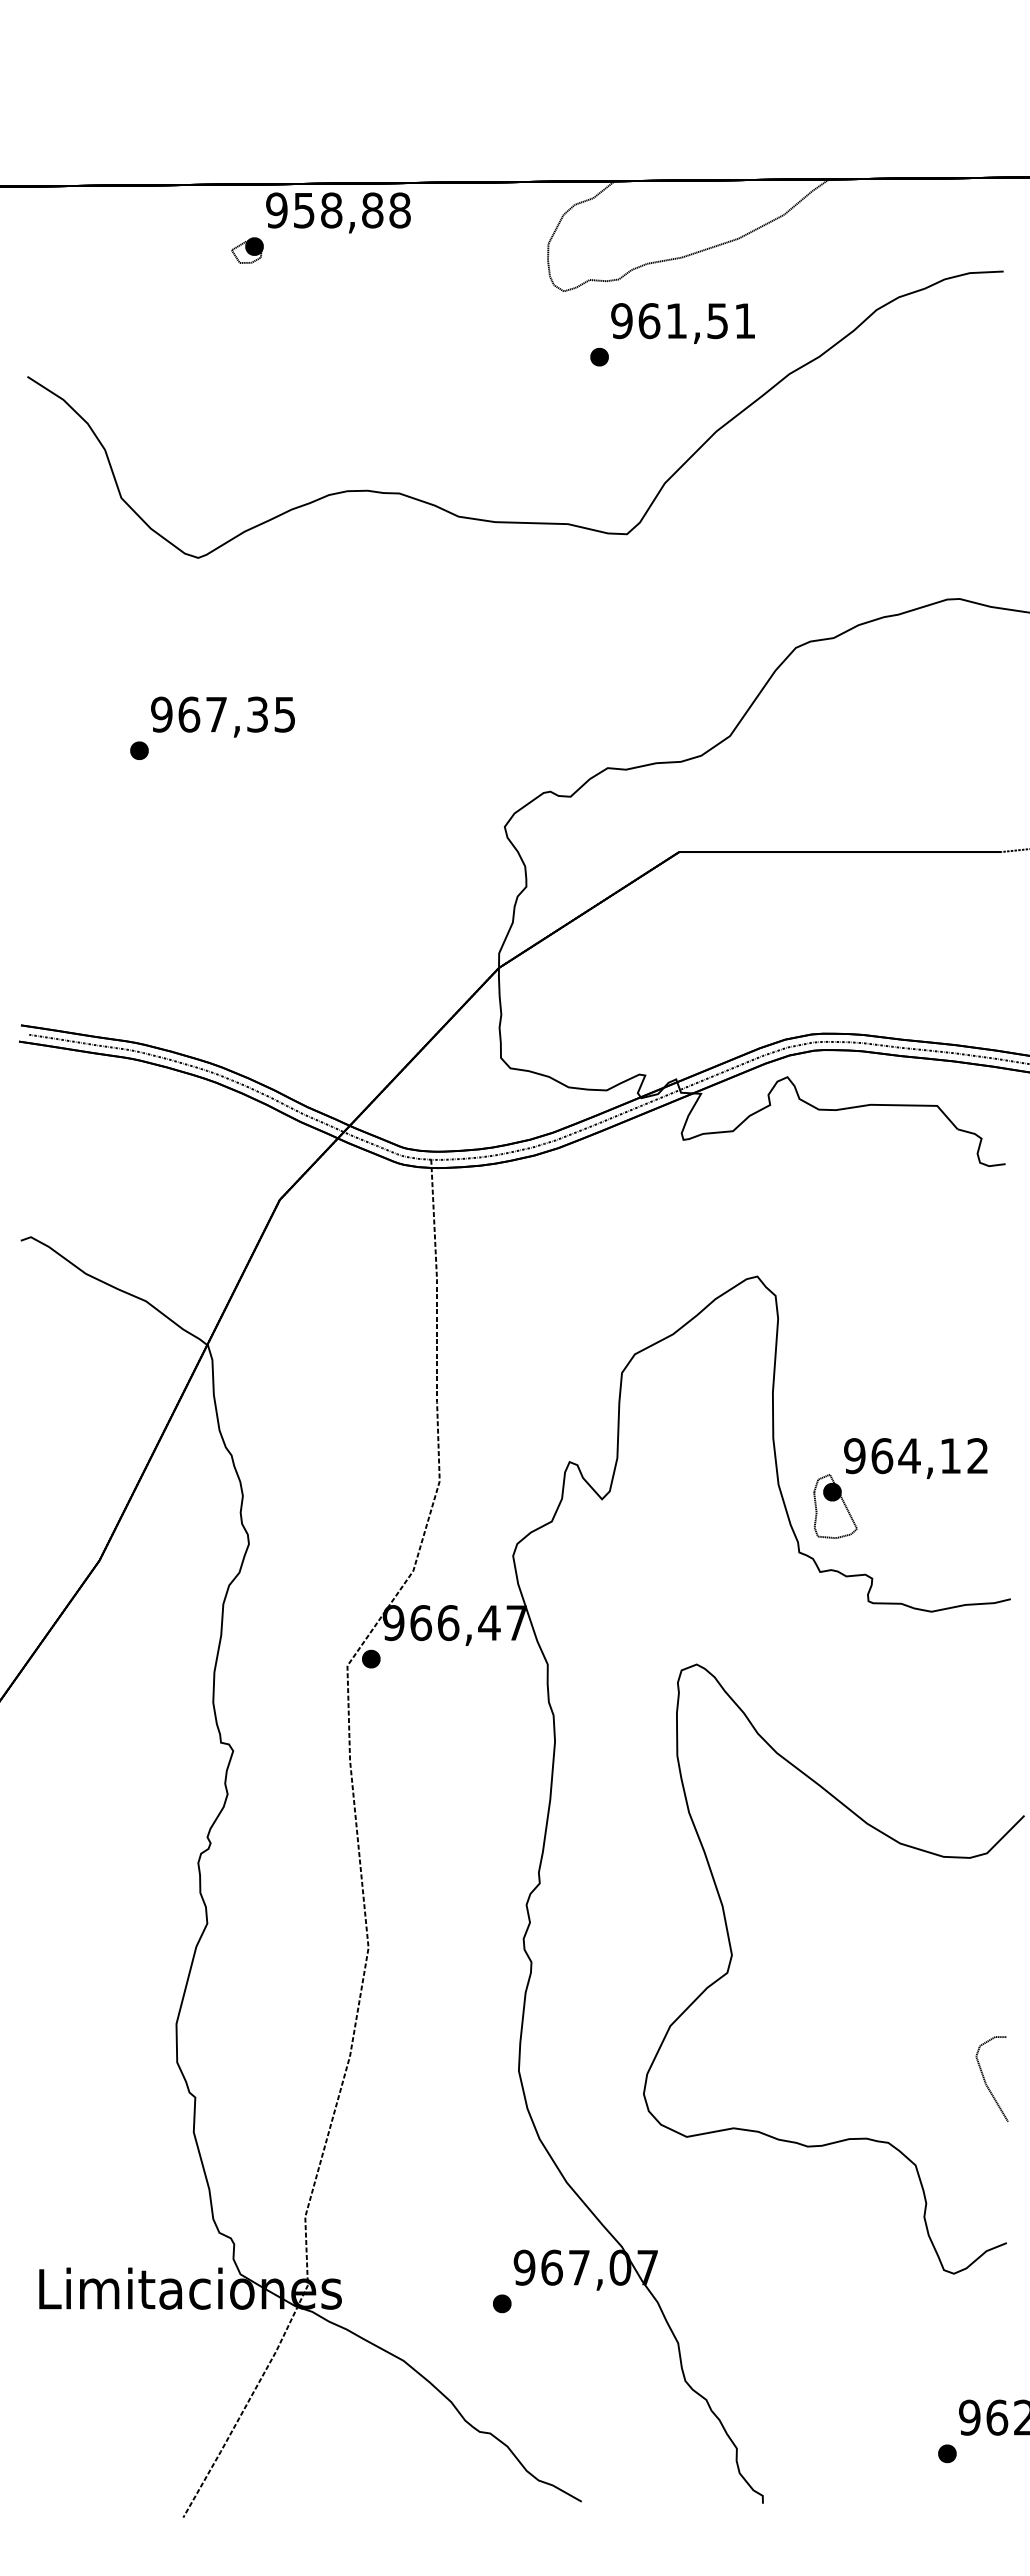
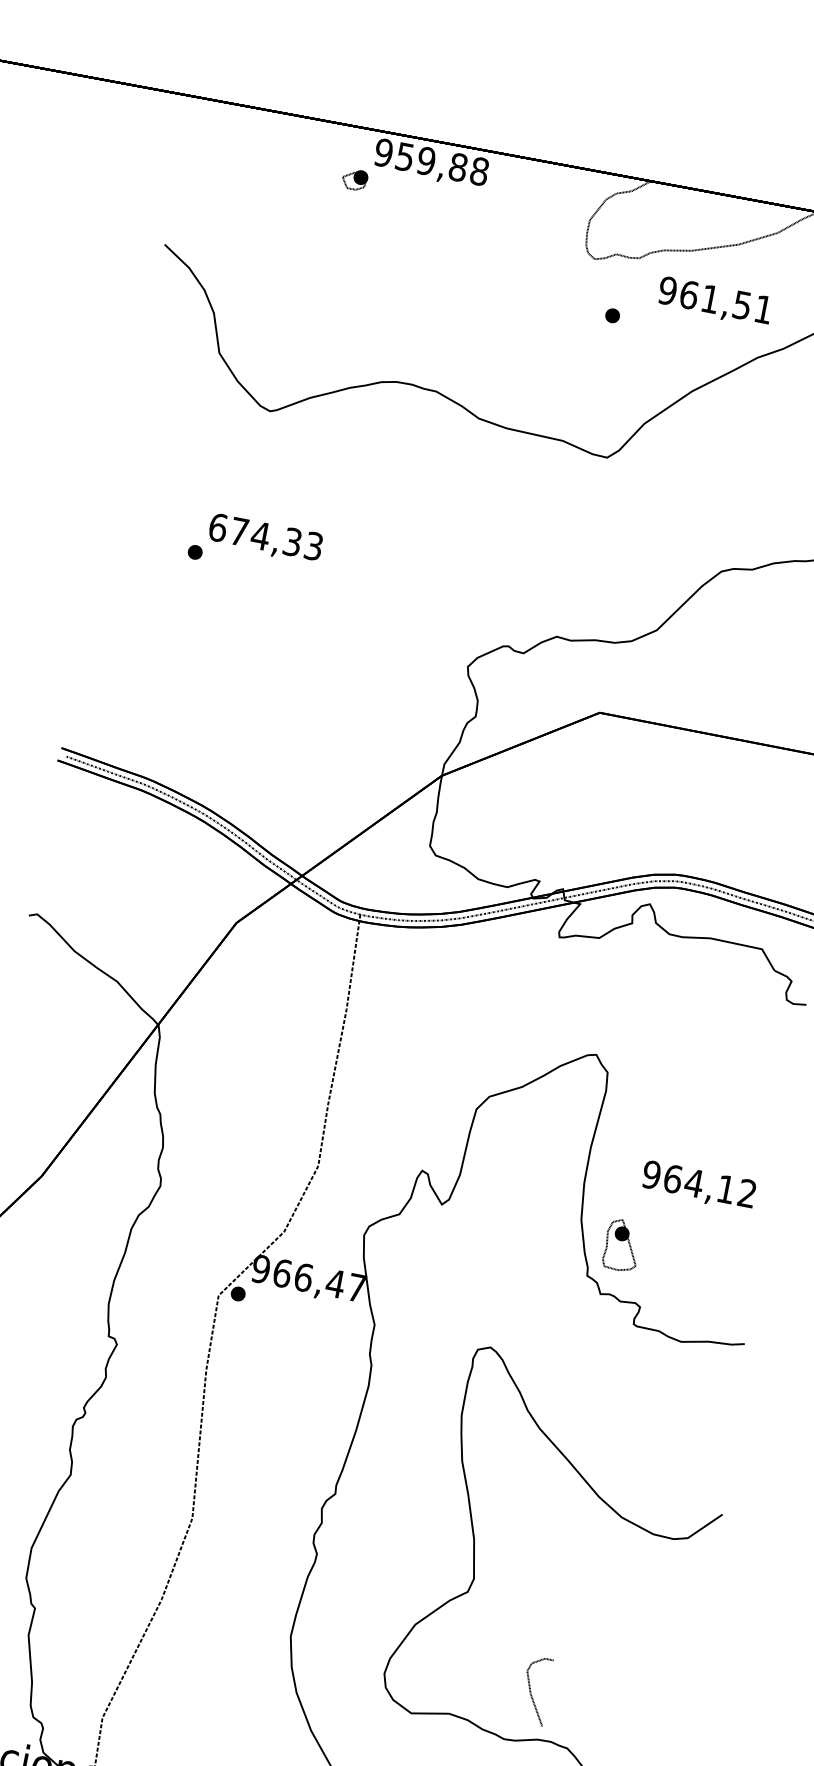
text: (331, 210) -> (426, 161), 958,88 -> 959,88
text: (682, 323) -> (714, 301), moved
text: (223, 714) -> (266, 536), 967,35 -> 674,33
text: (915, 1458) -> (698, 1186), moved
curve: (985, 2079) -> (531, 1690), moved

